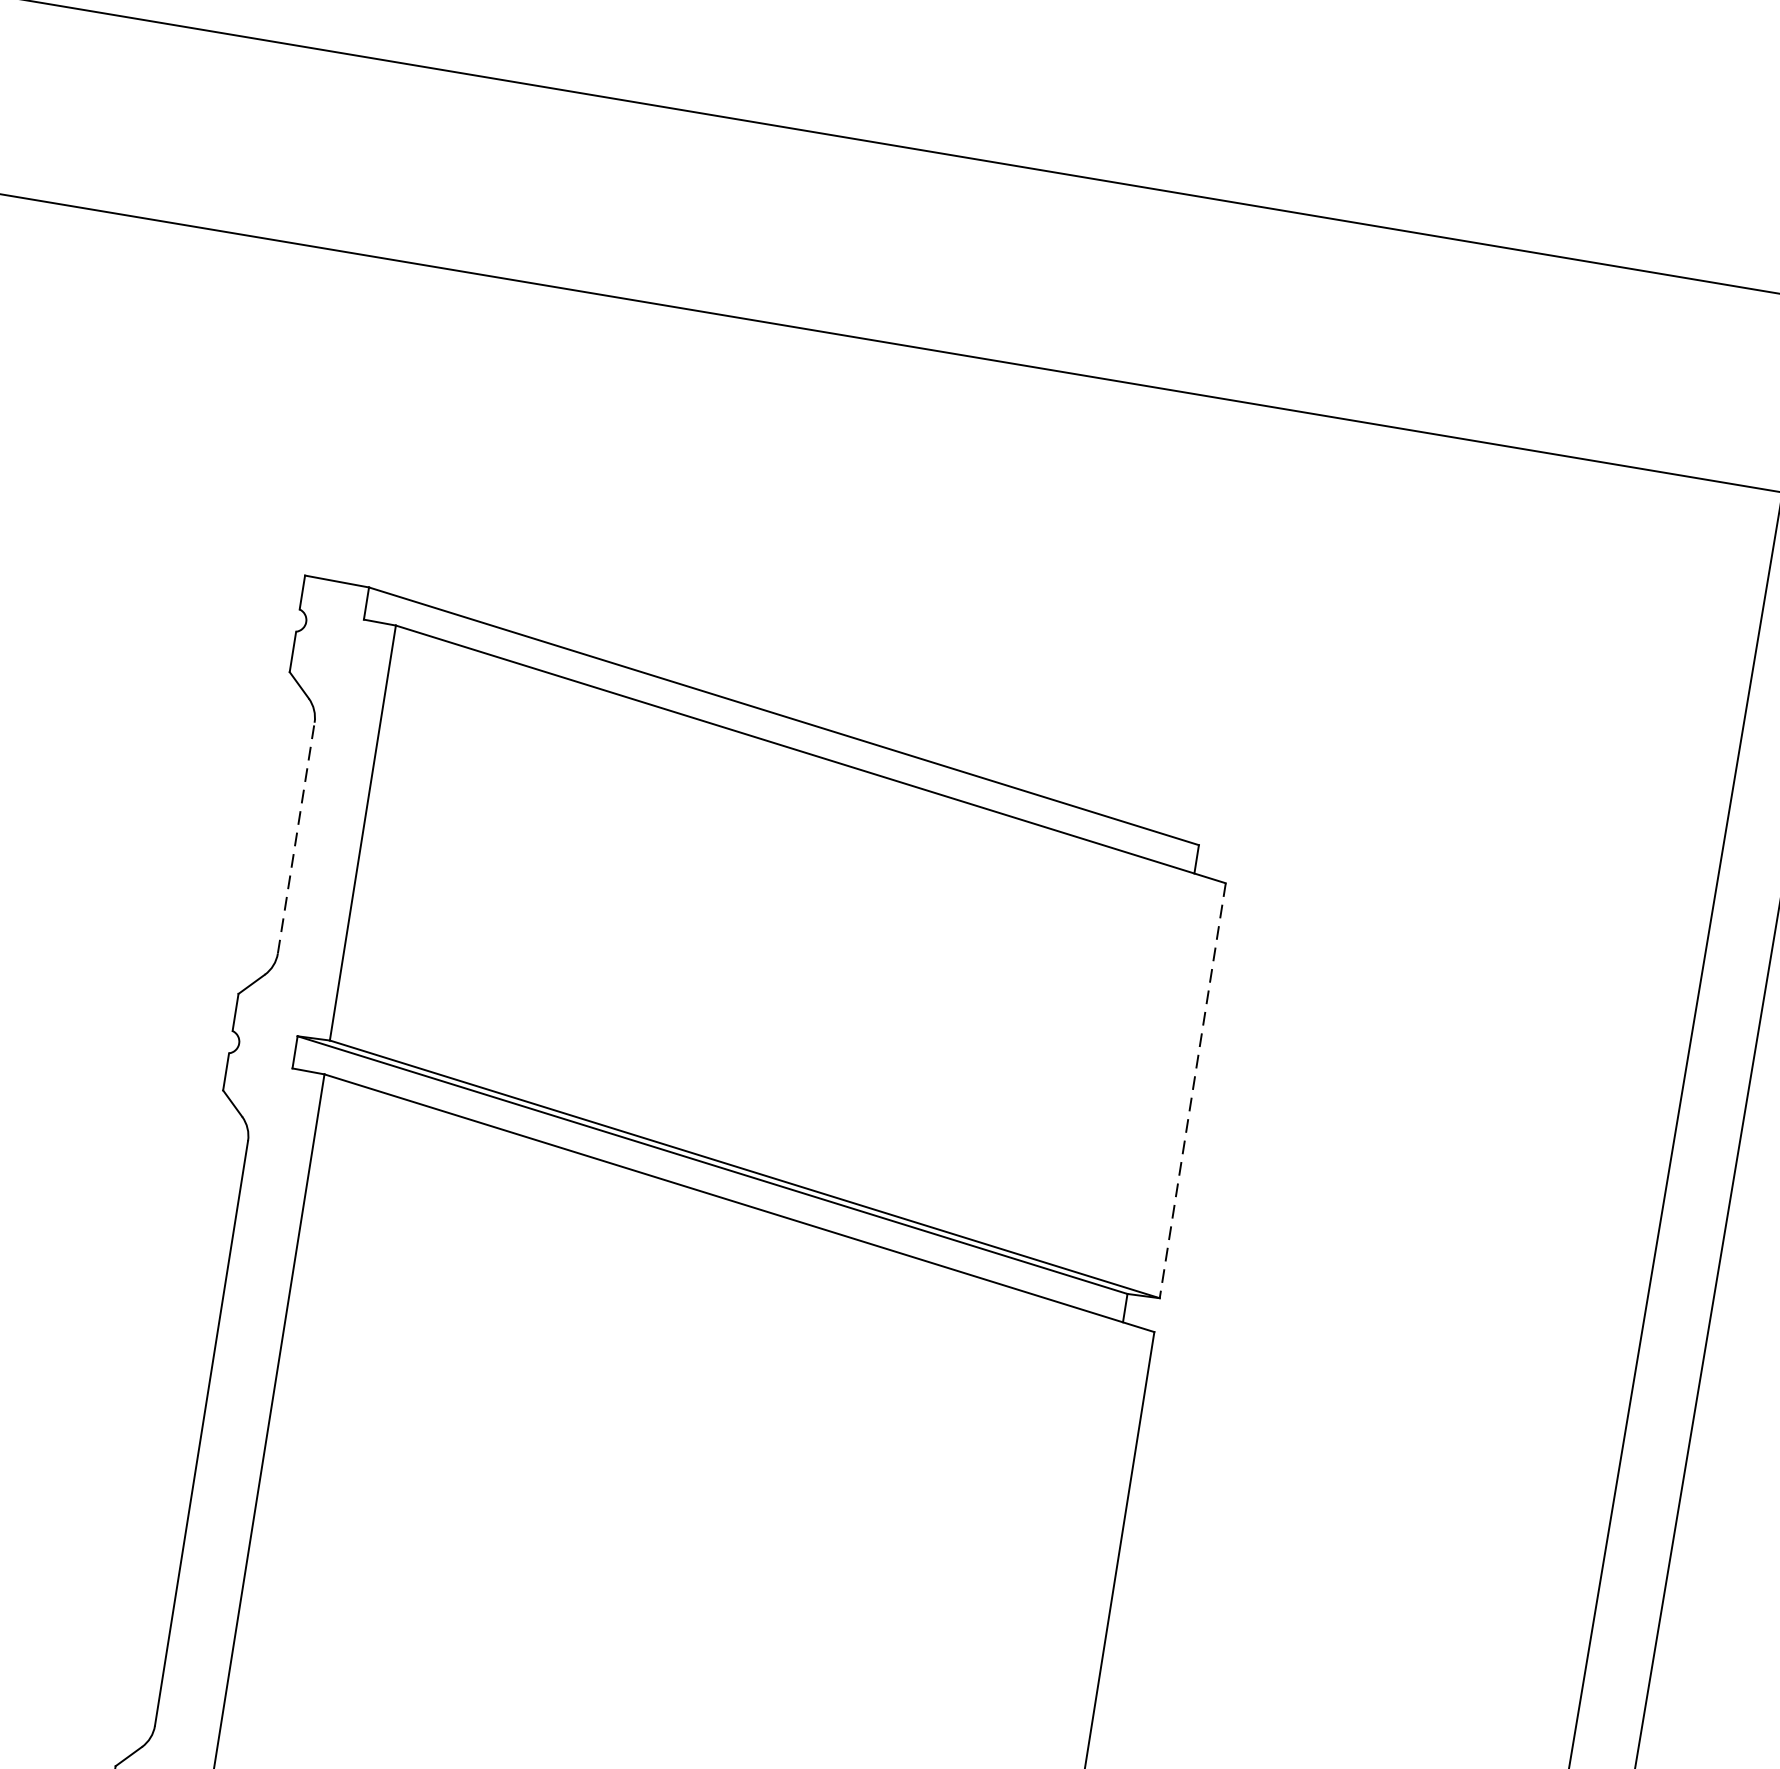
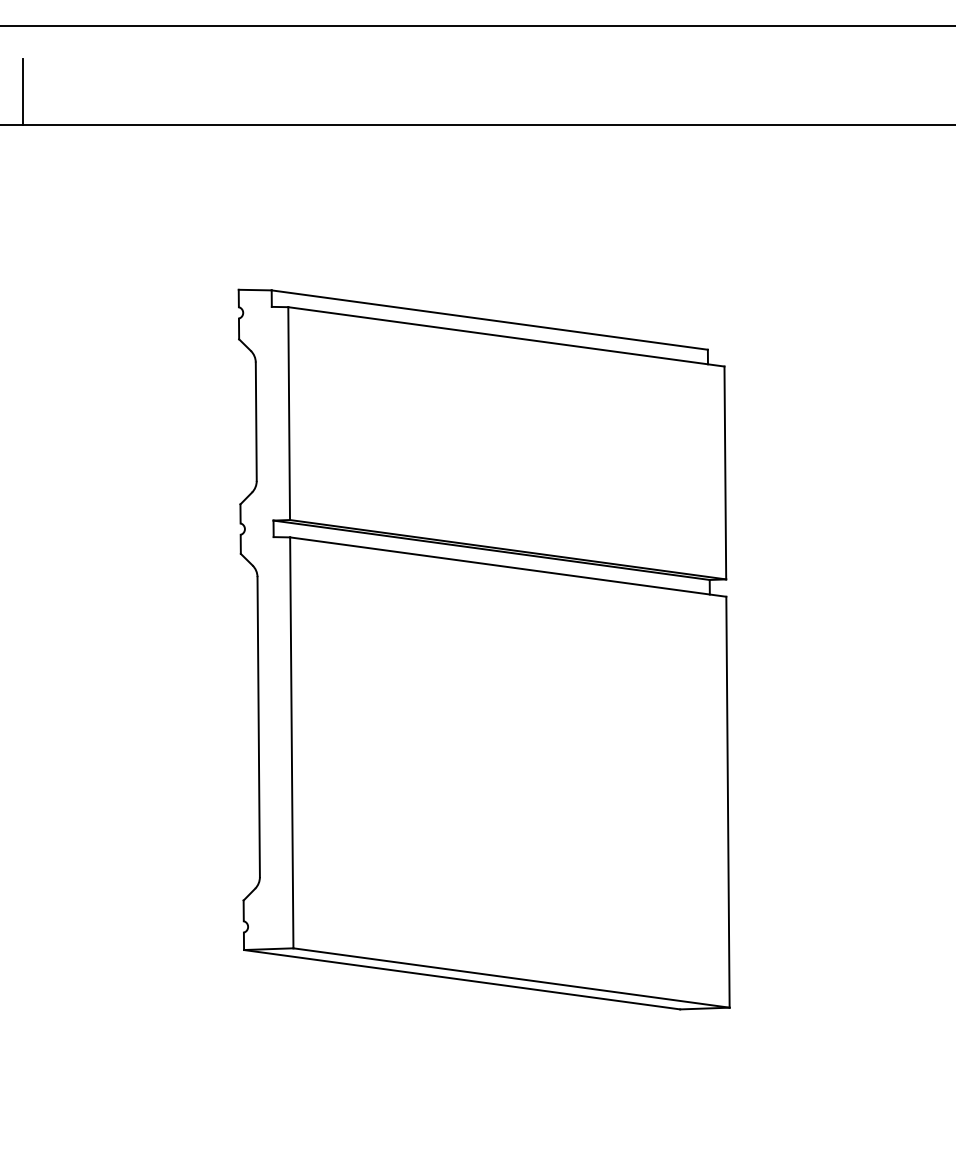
line: (296, 837) -> (256, 421), dashed -> solid
line: (1192, 1091) -> (725, 473), dashed -> solid

